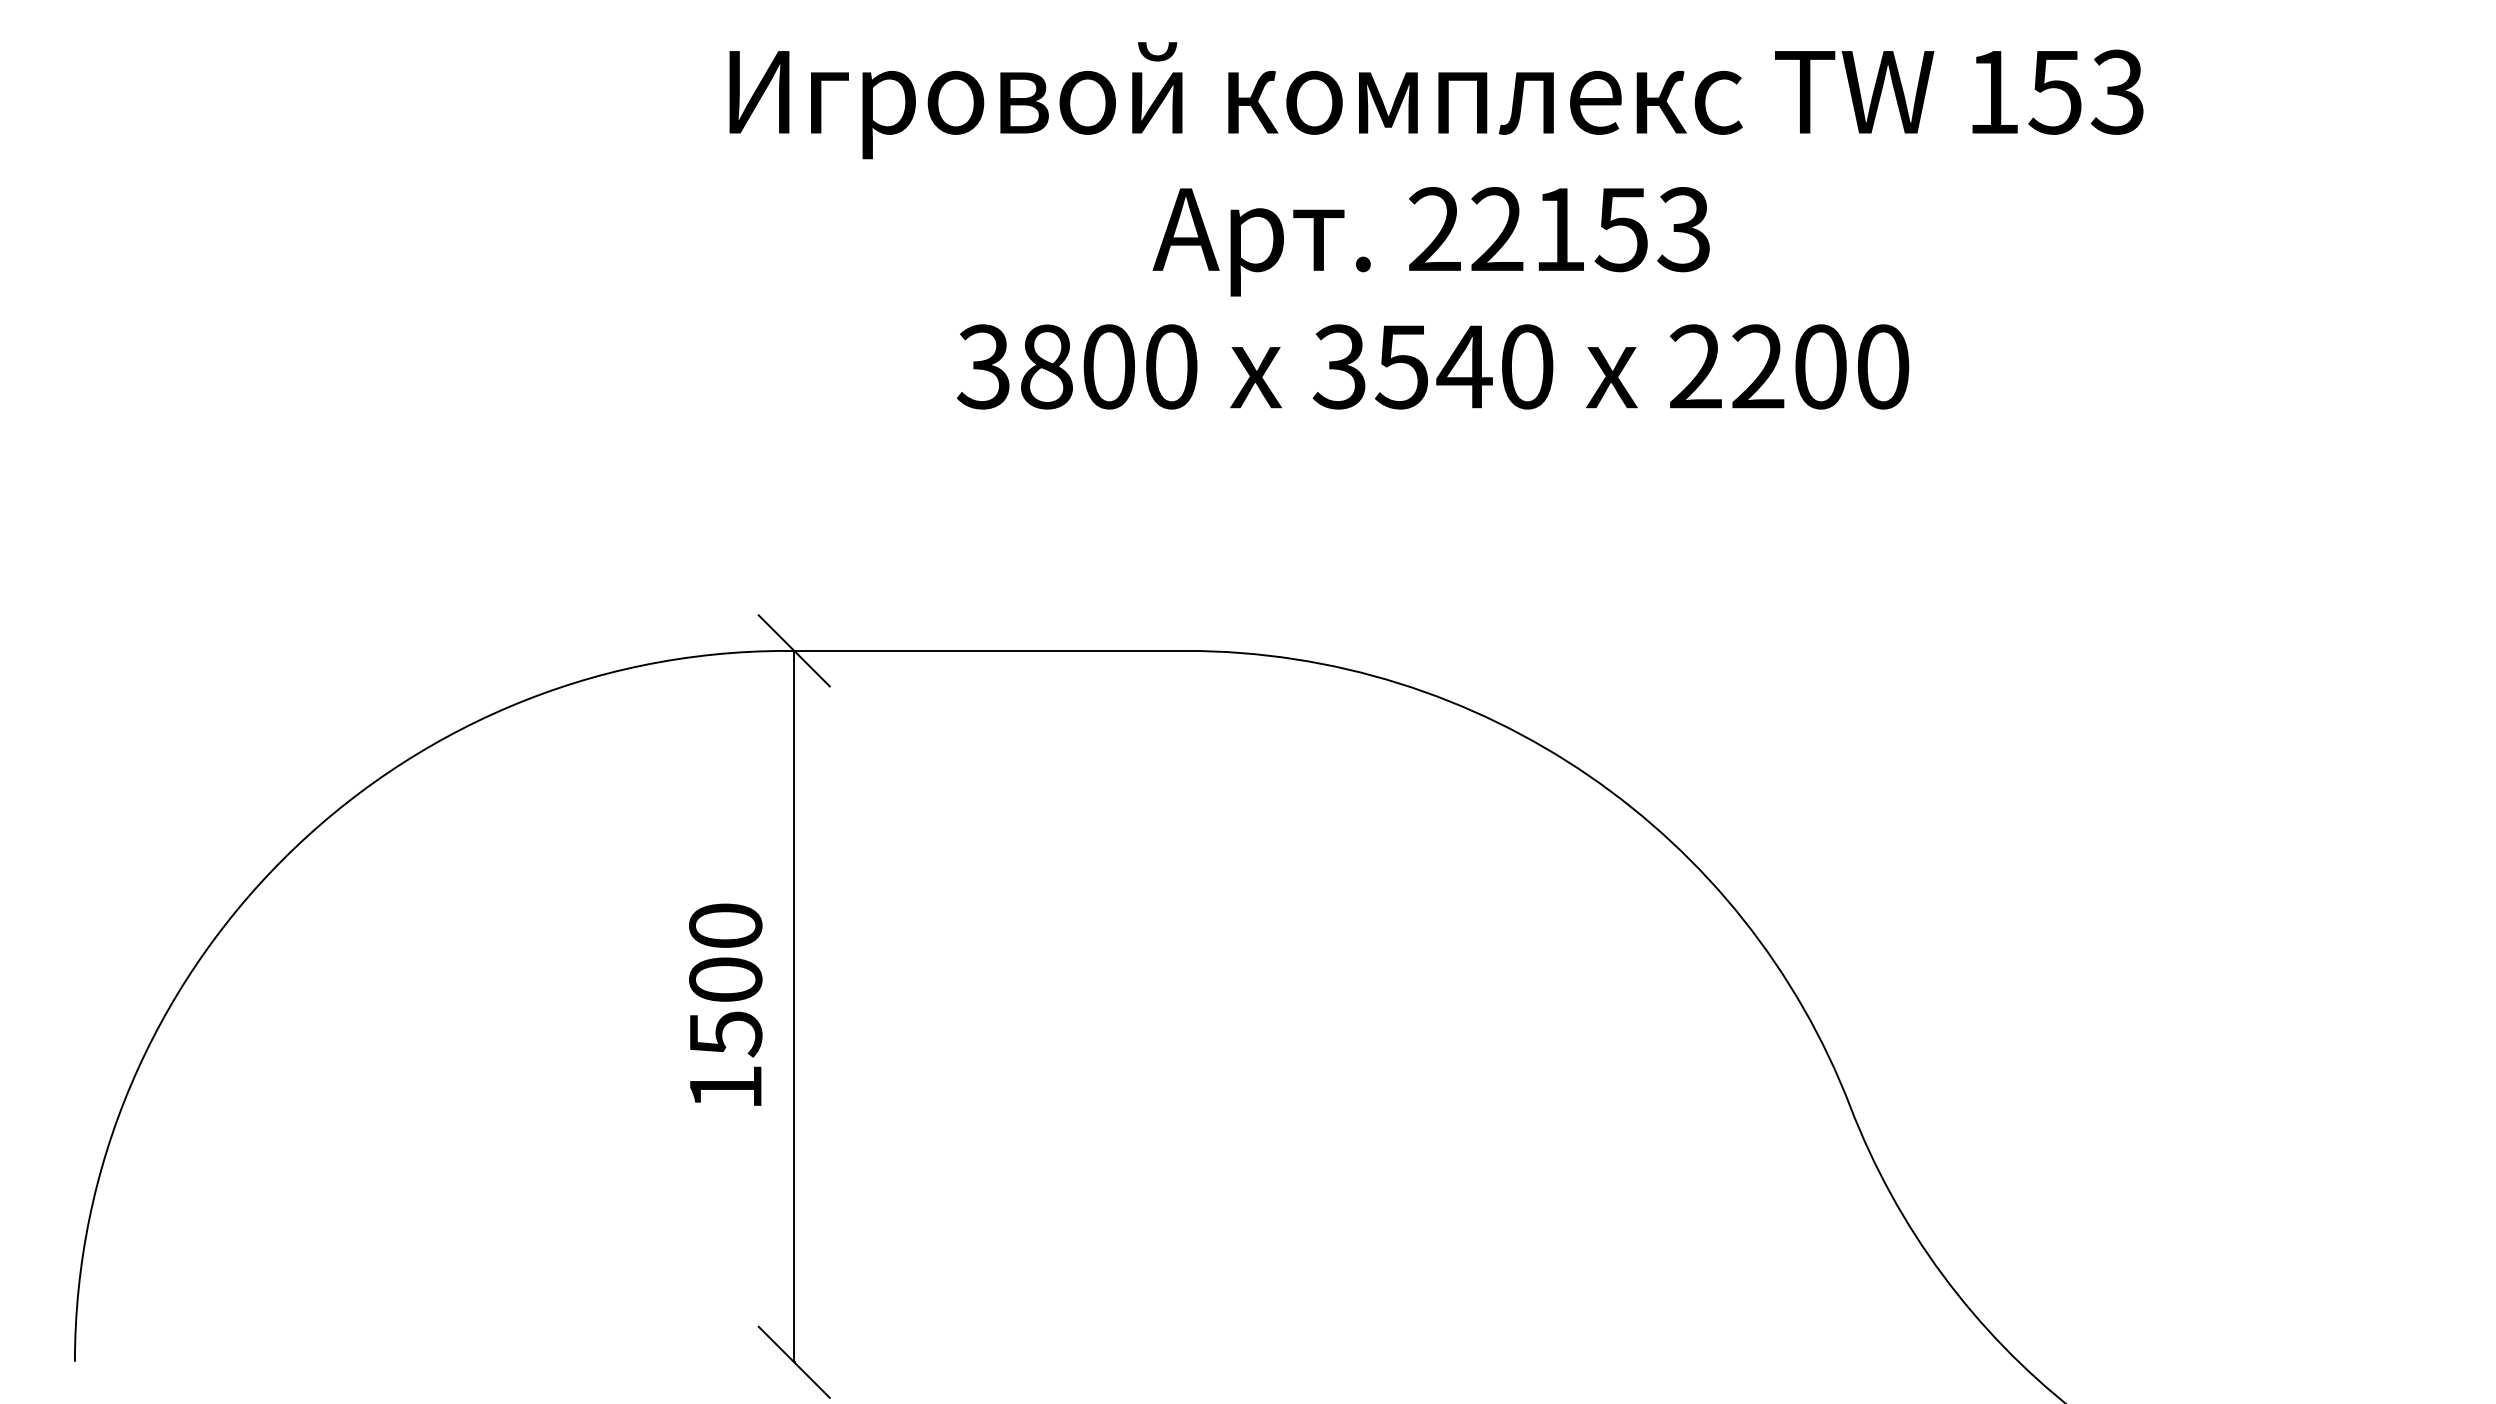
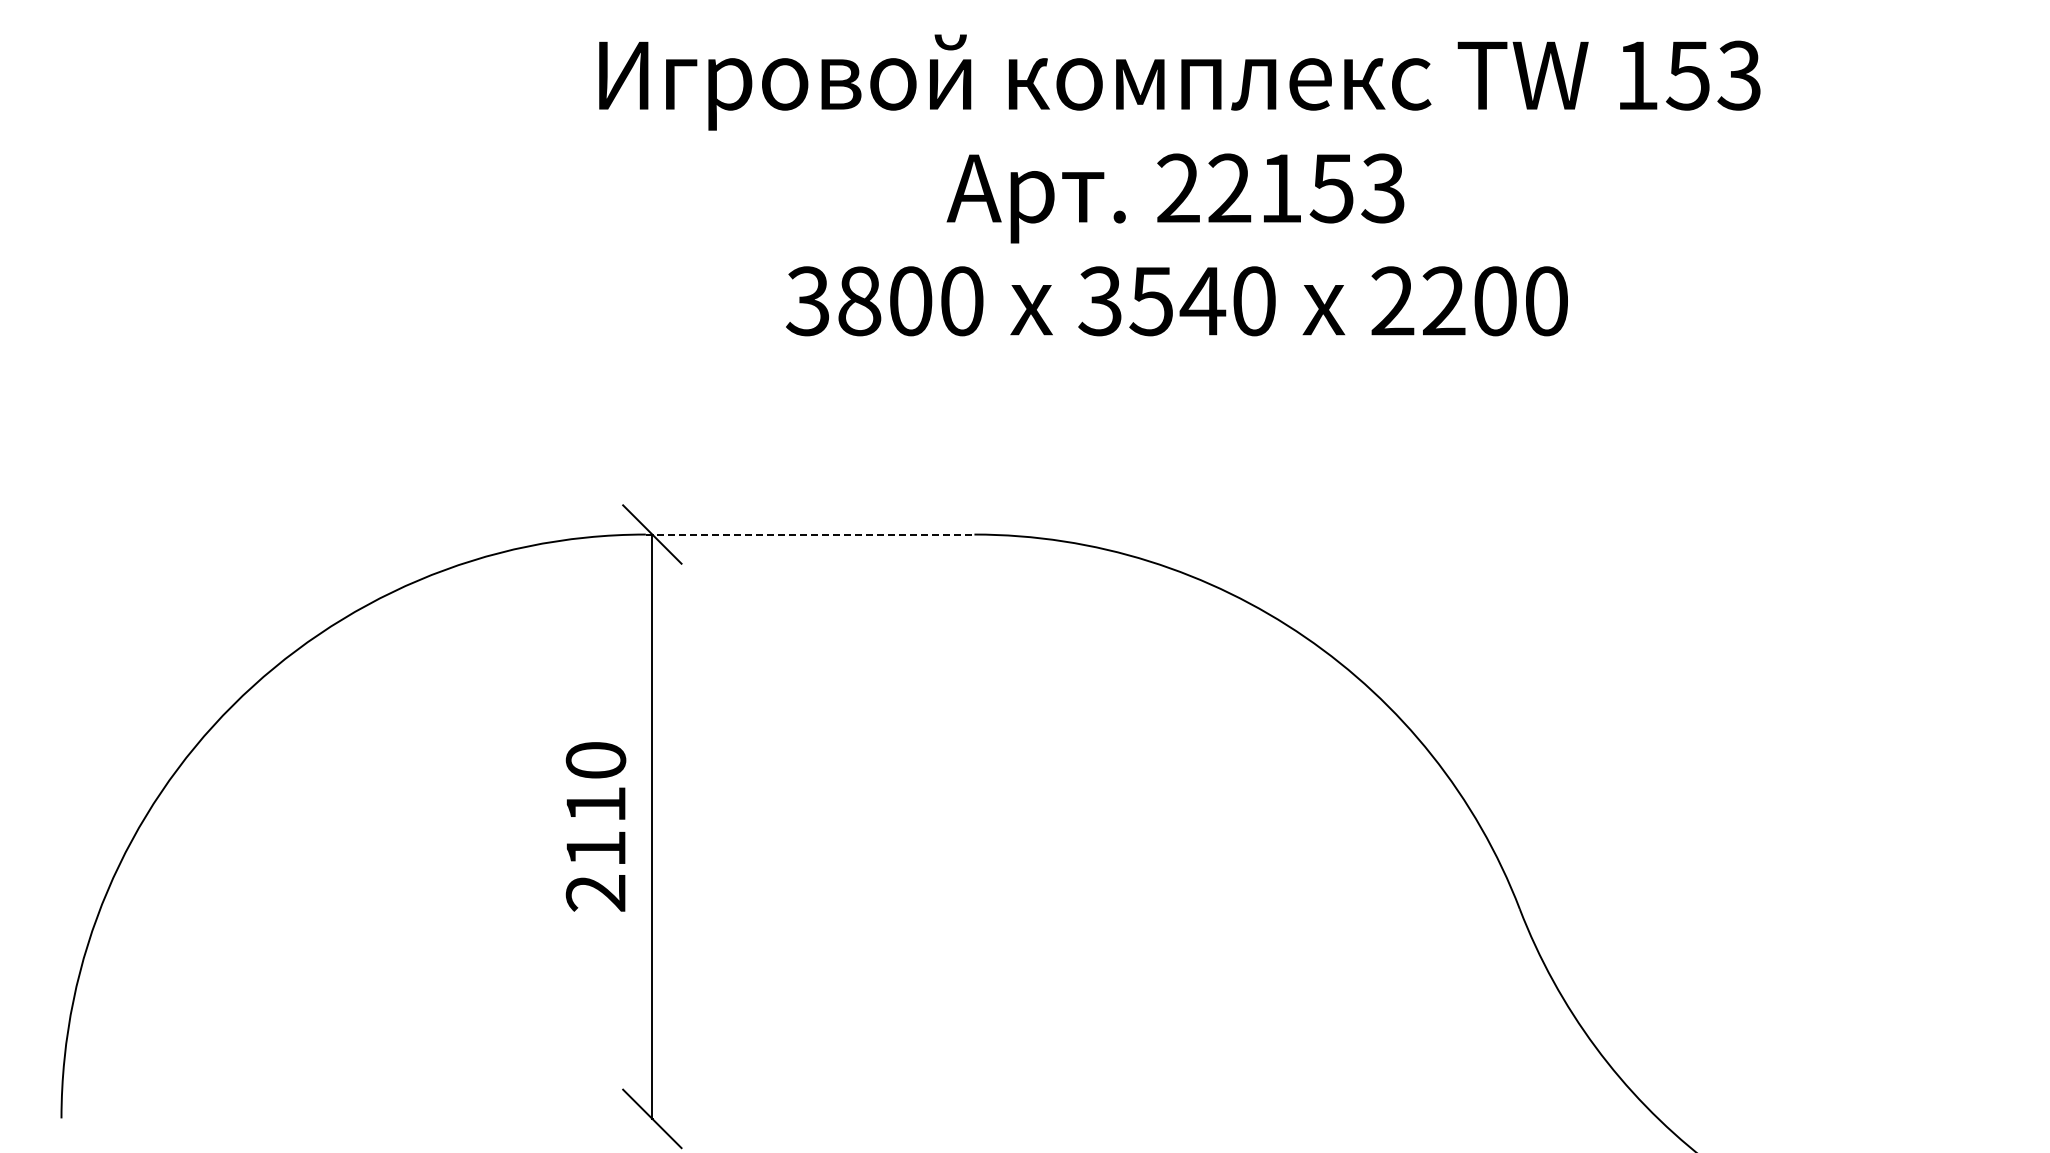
line: (986, 650) -> (810, 534), solid -> dashed
text: (725, 1033) -> (595, 848), 1500 -> 2110

